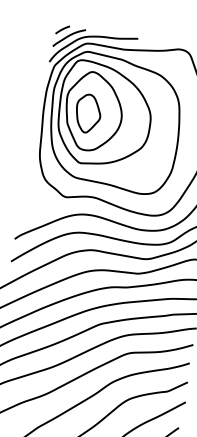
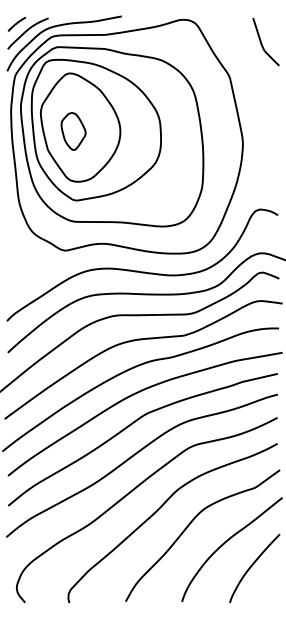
part: (88, 113) -> (73, 131), size x0.7

